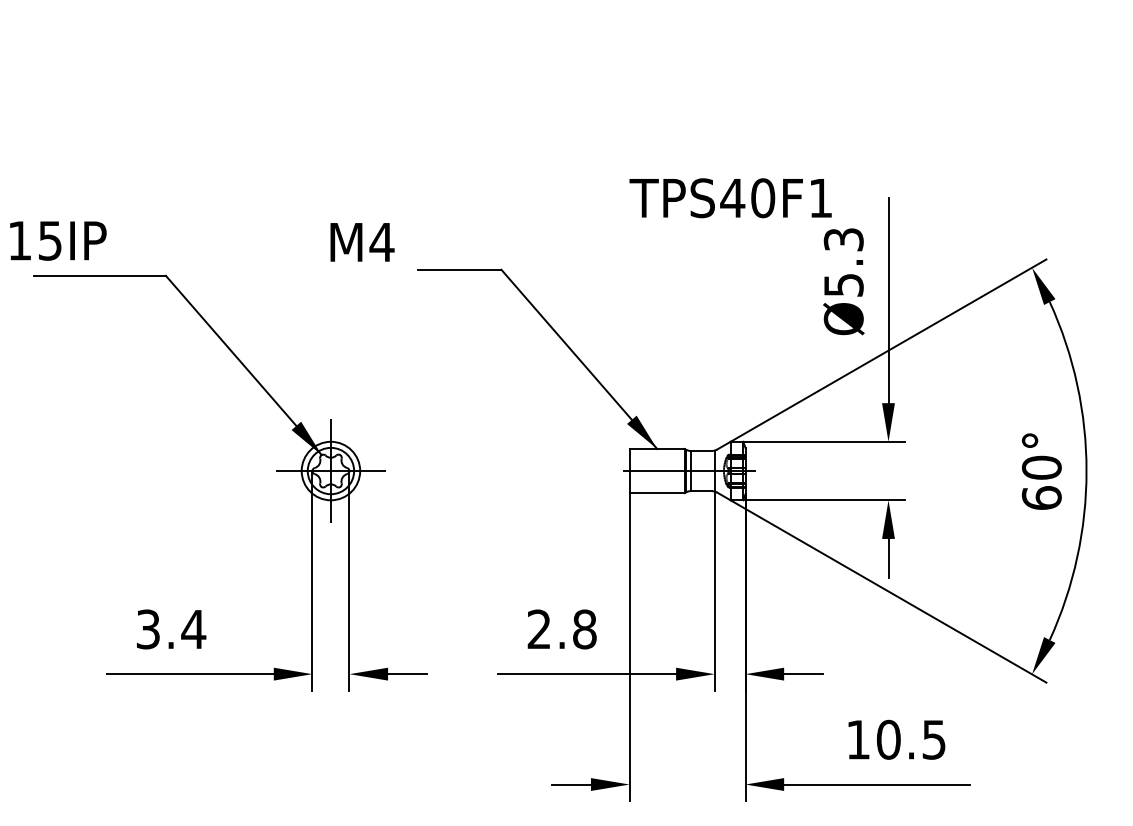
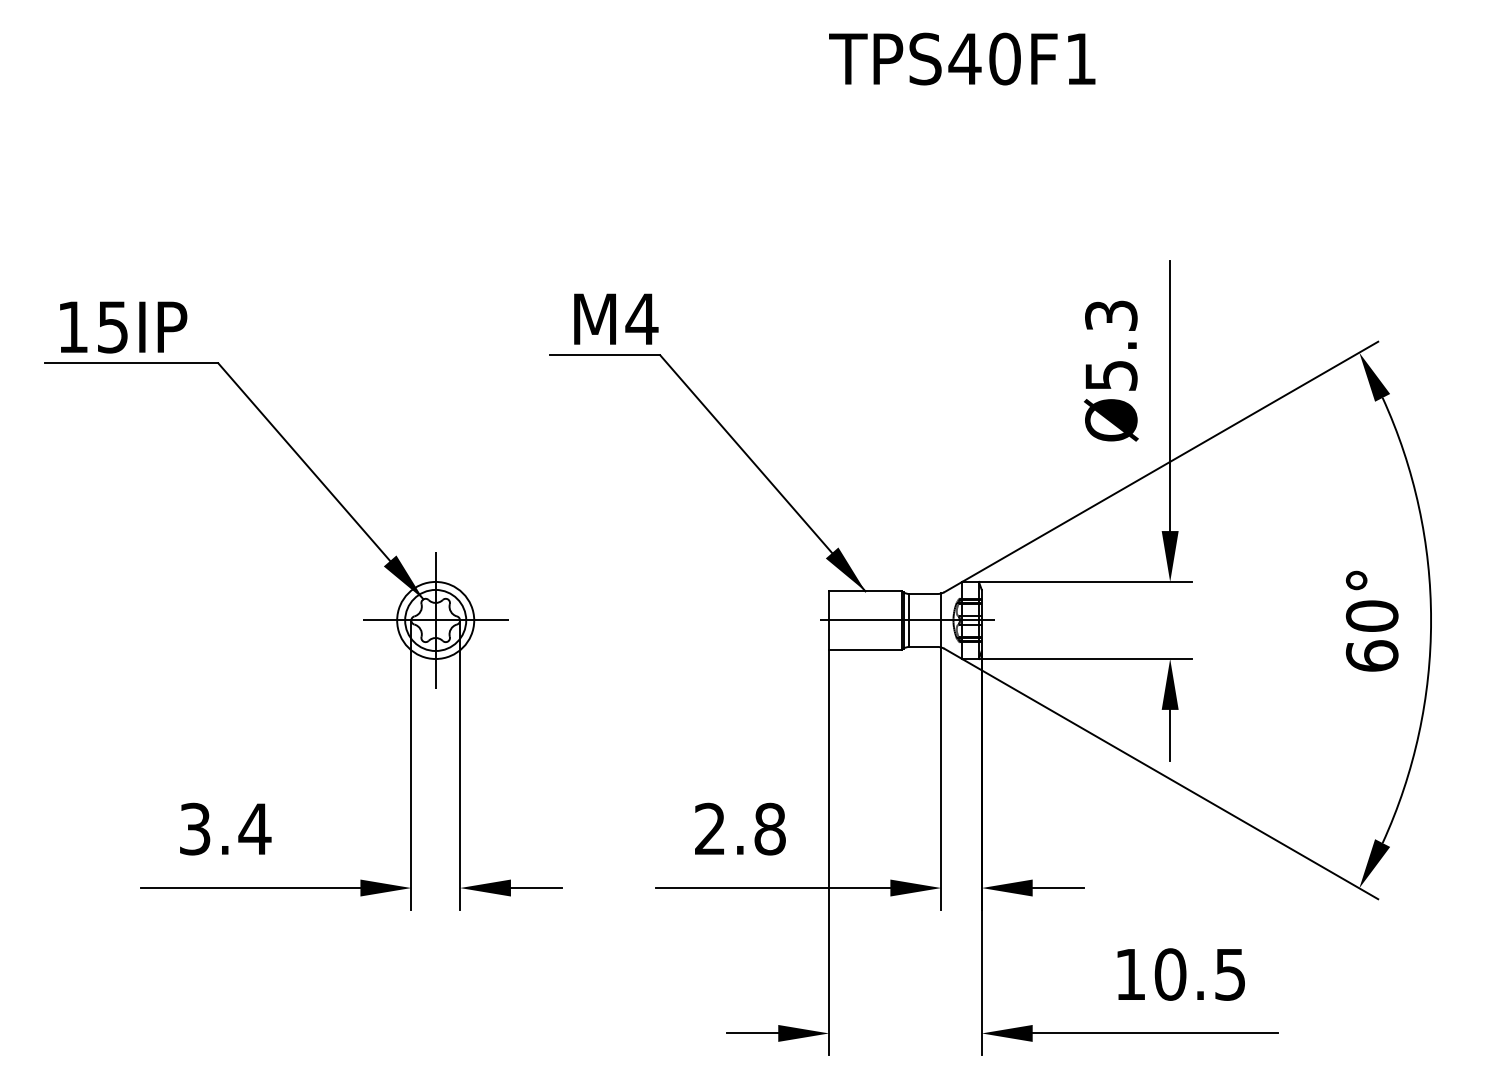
text: (730, 197) -> (962, 58), moved
text: (58, 241) -> (123, 327), moved
text: (362, 241) -> (616, 318), moved

